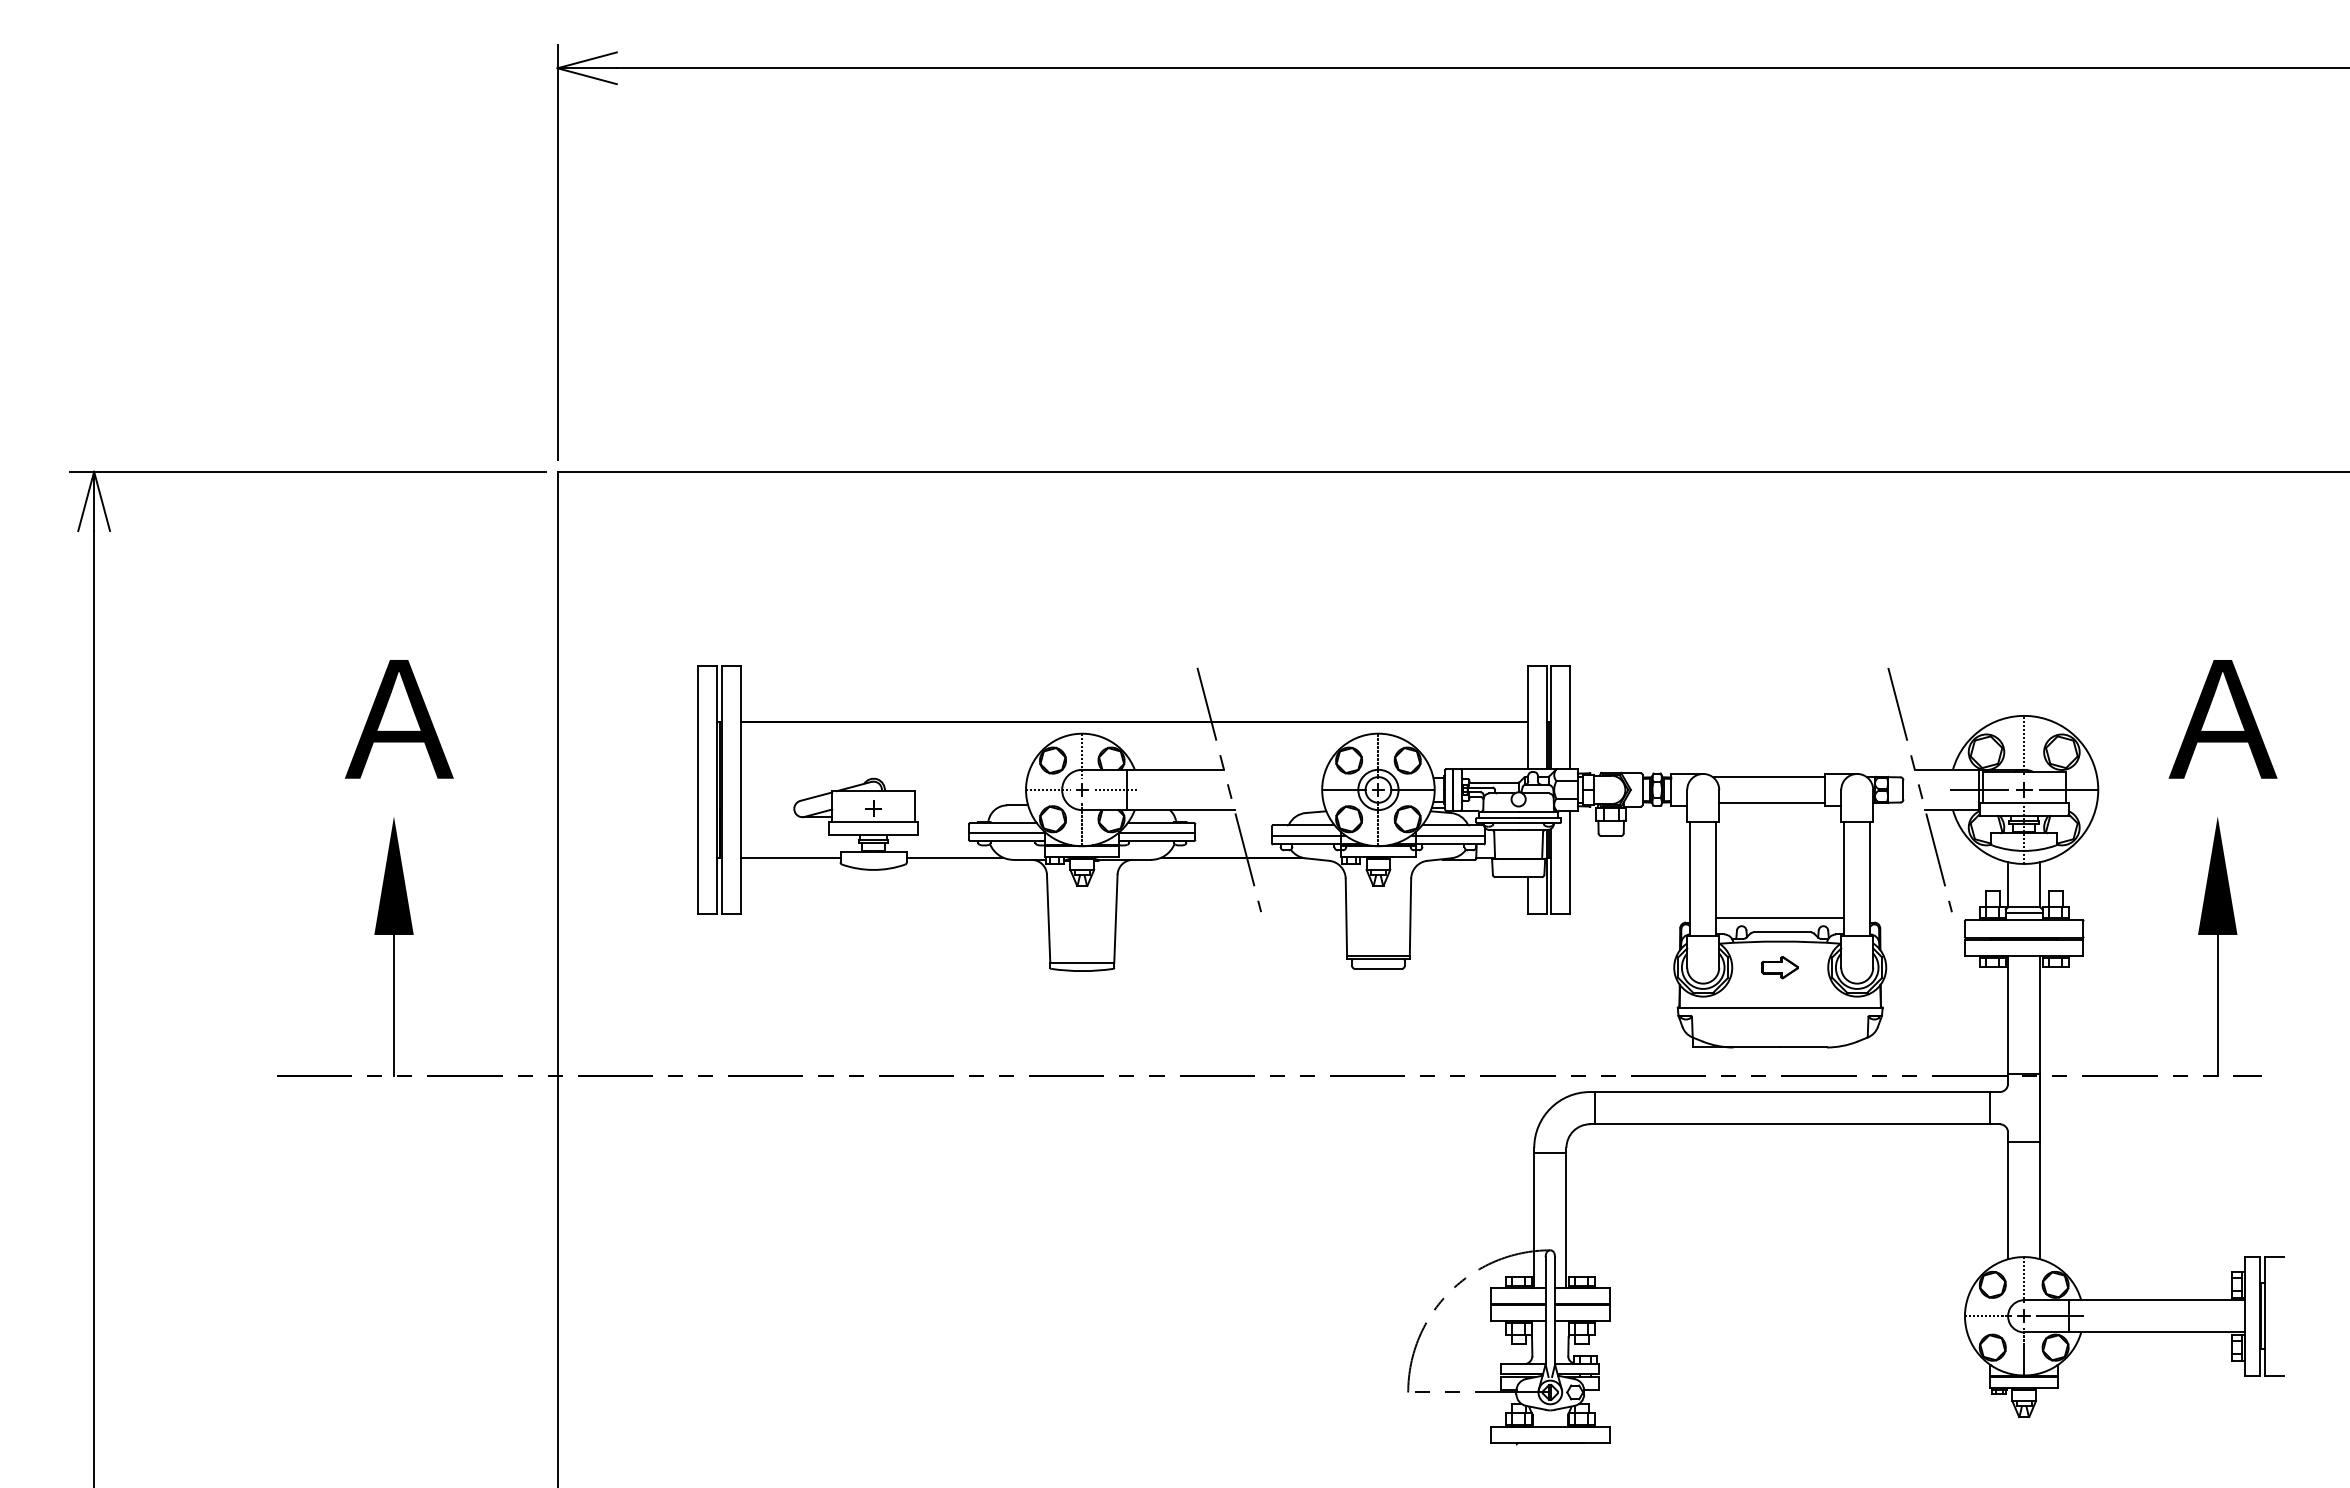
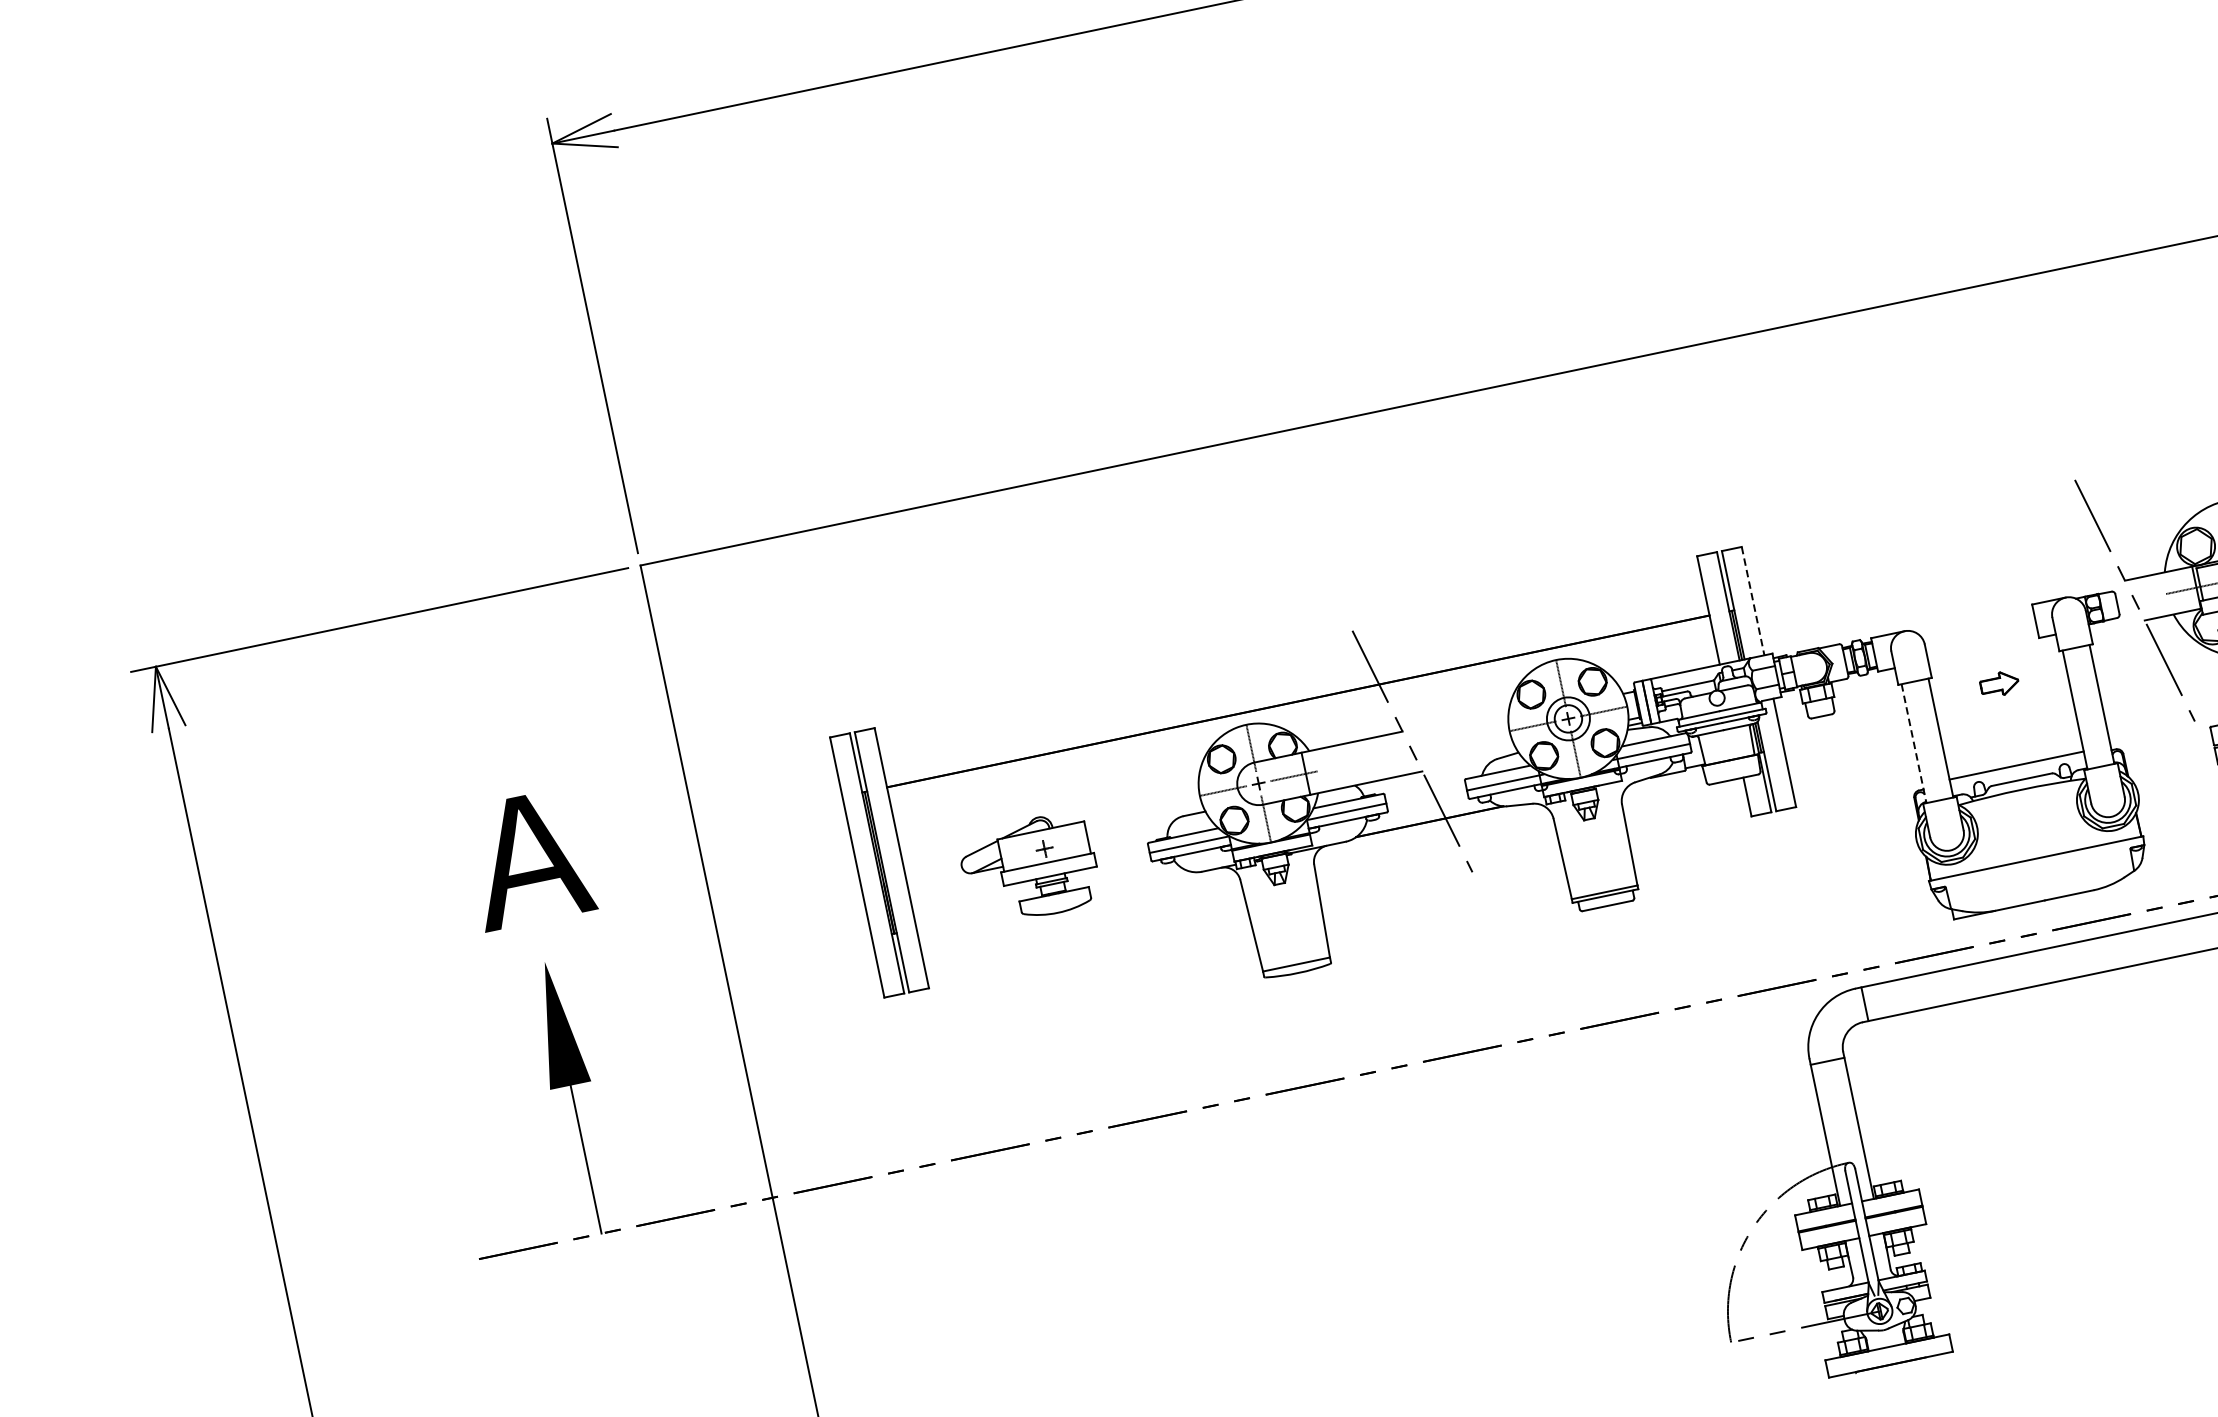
line: (1570, 717) -> (1753, 601), solid -> dashed
line: (1768, 777) -> (1973, 620), removed
line: (1772, 802) -> (1983, 645), removed
line: (790, 857) -> (968, 917), removed
line: (954, 857) -> (1139, 882), removed
line: (1690, 878) -> (1914, 743), solid -> dashed
part: (1779, 967) -> (1998, 684), moved

